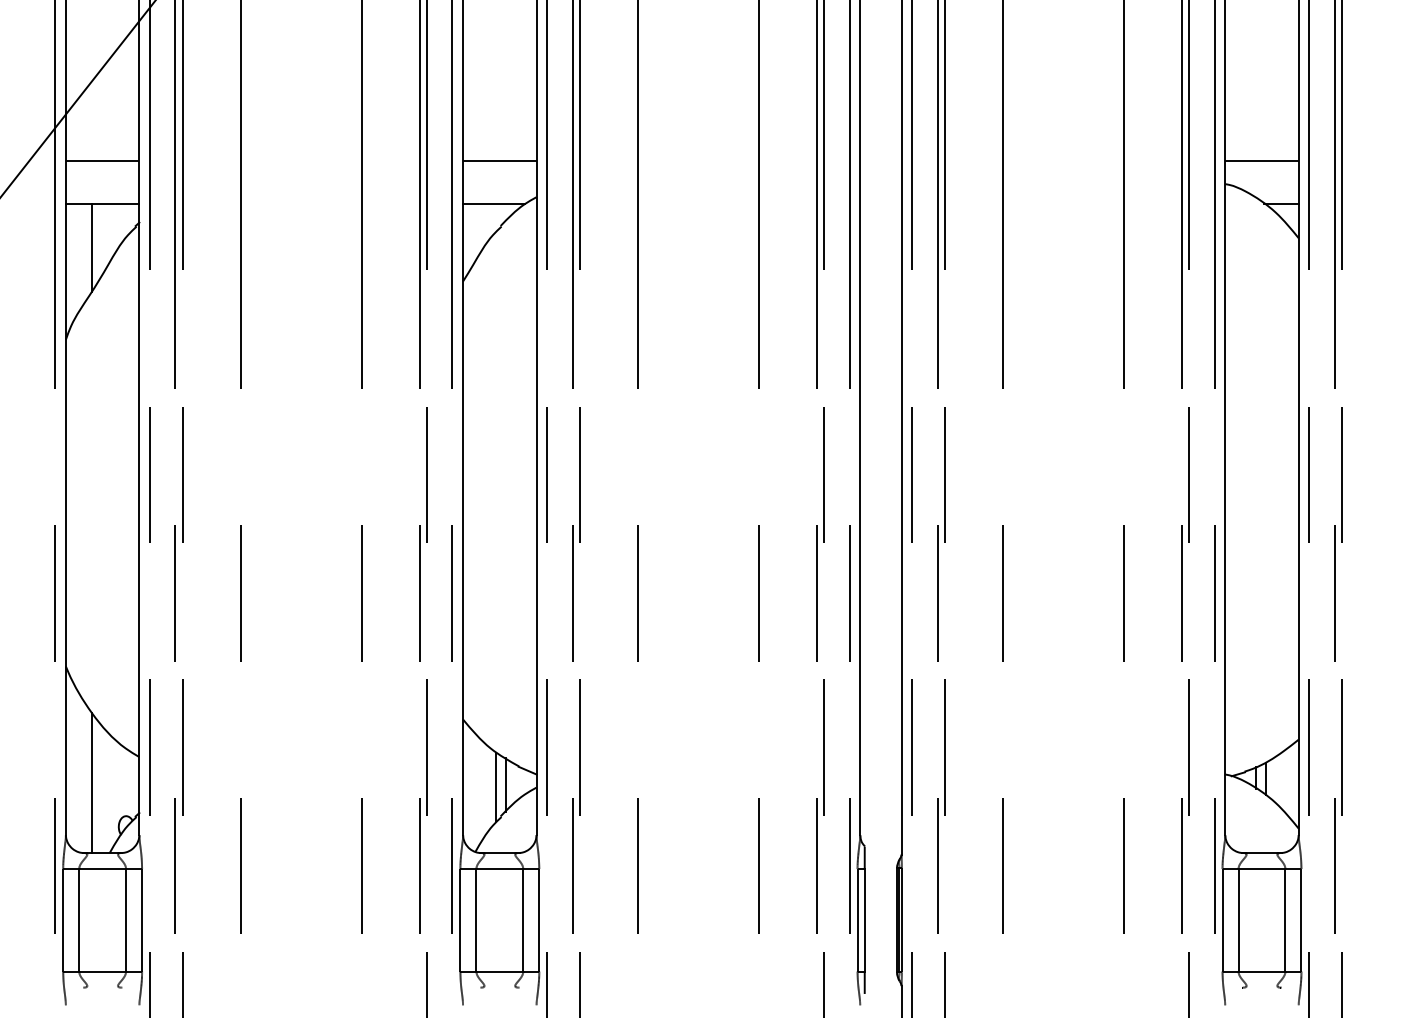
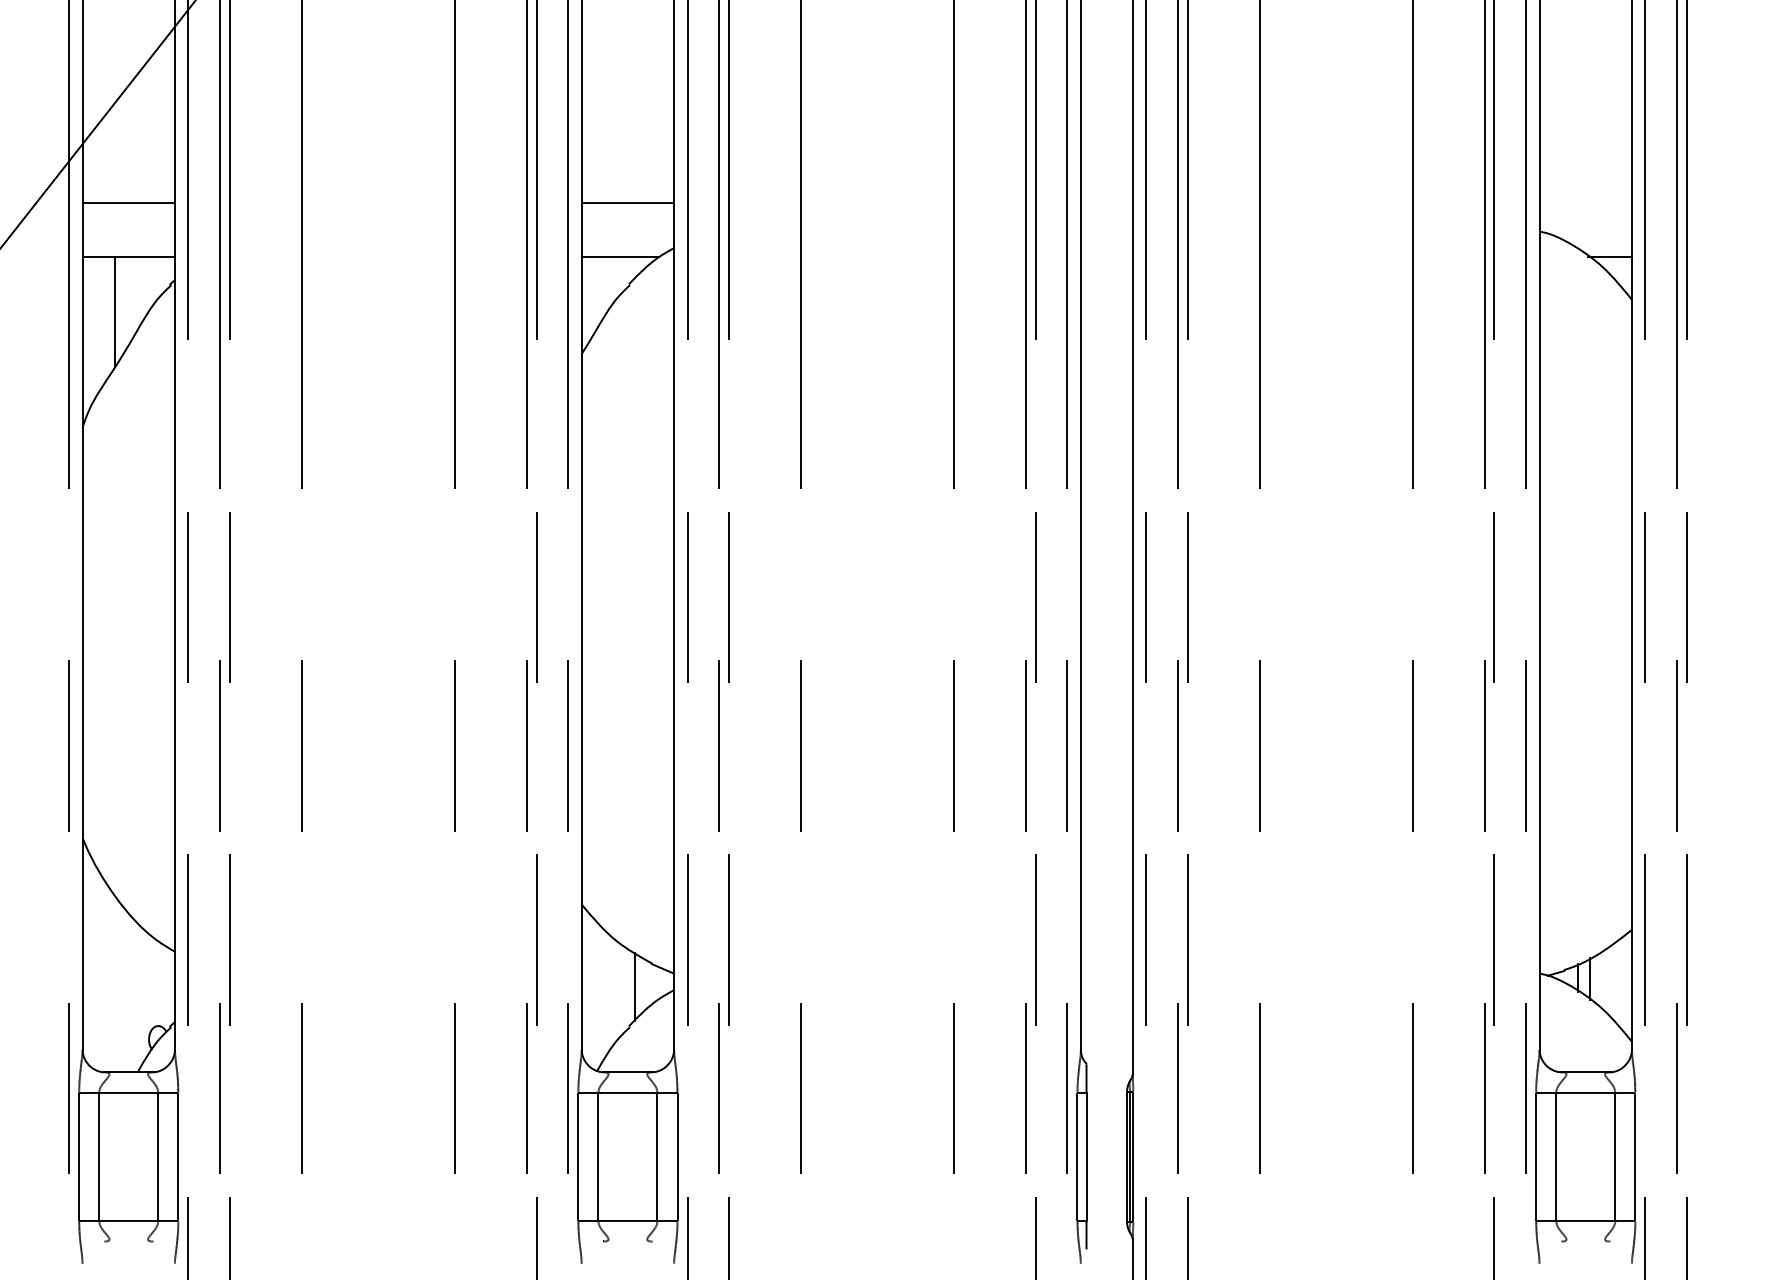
line: (1261, 161) -> (1585, 203), removed
line: (92, 783) -> (115, 984), removed
line: (496, 787) -> (623, 989), removed

